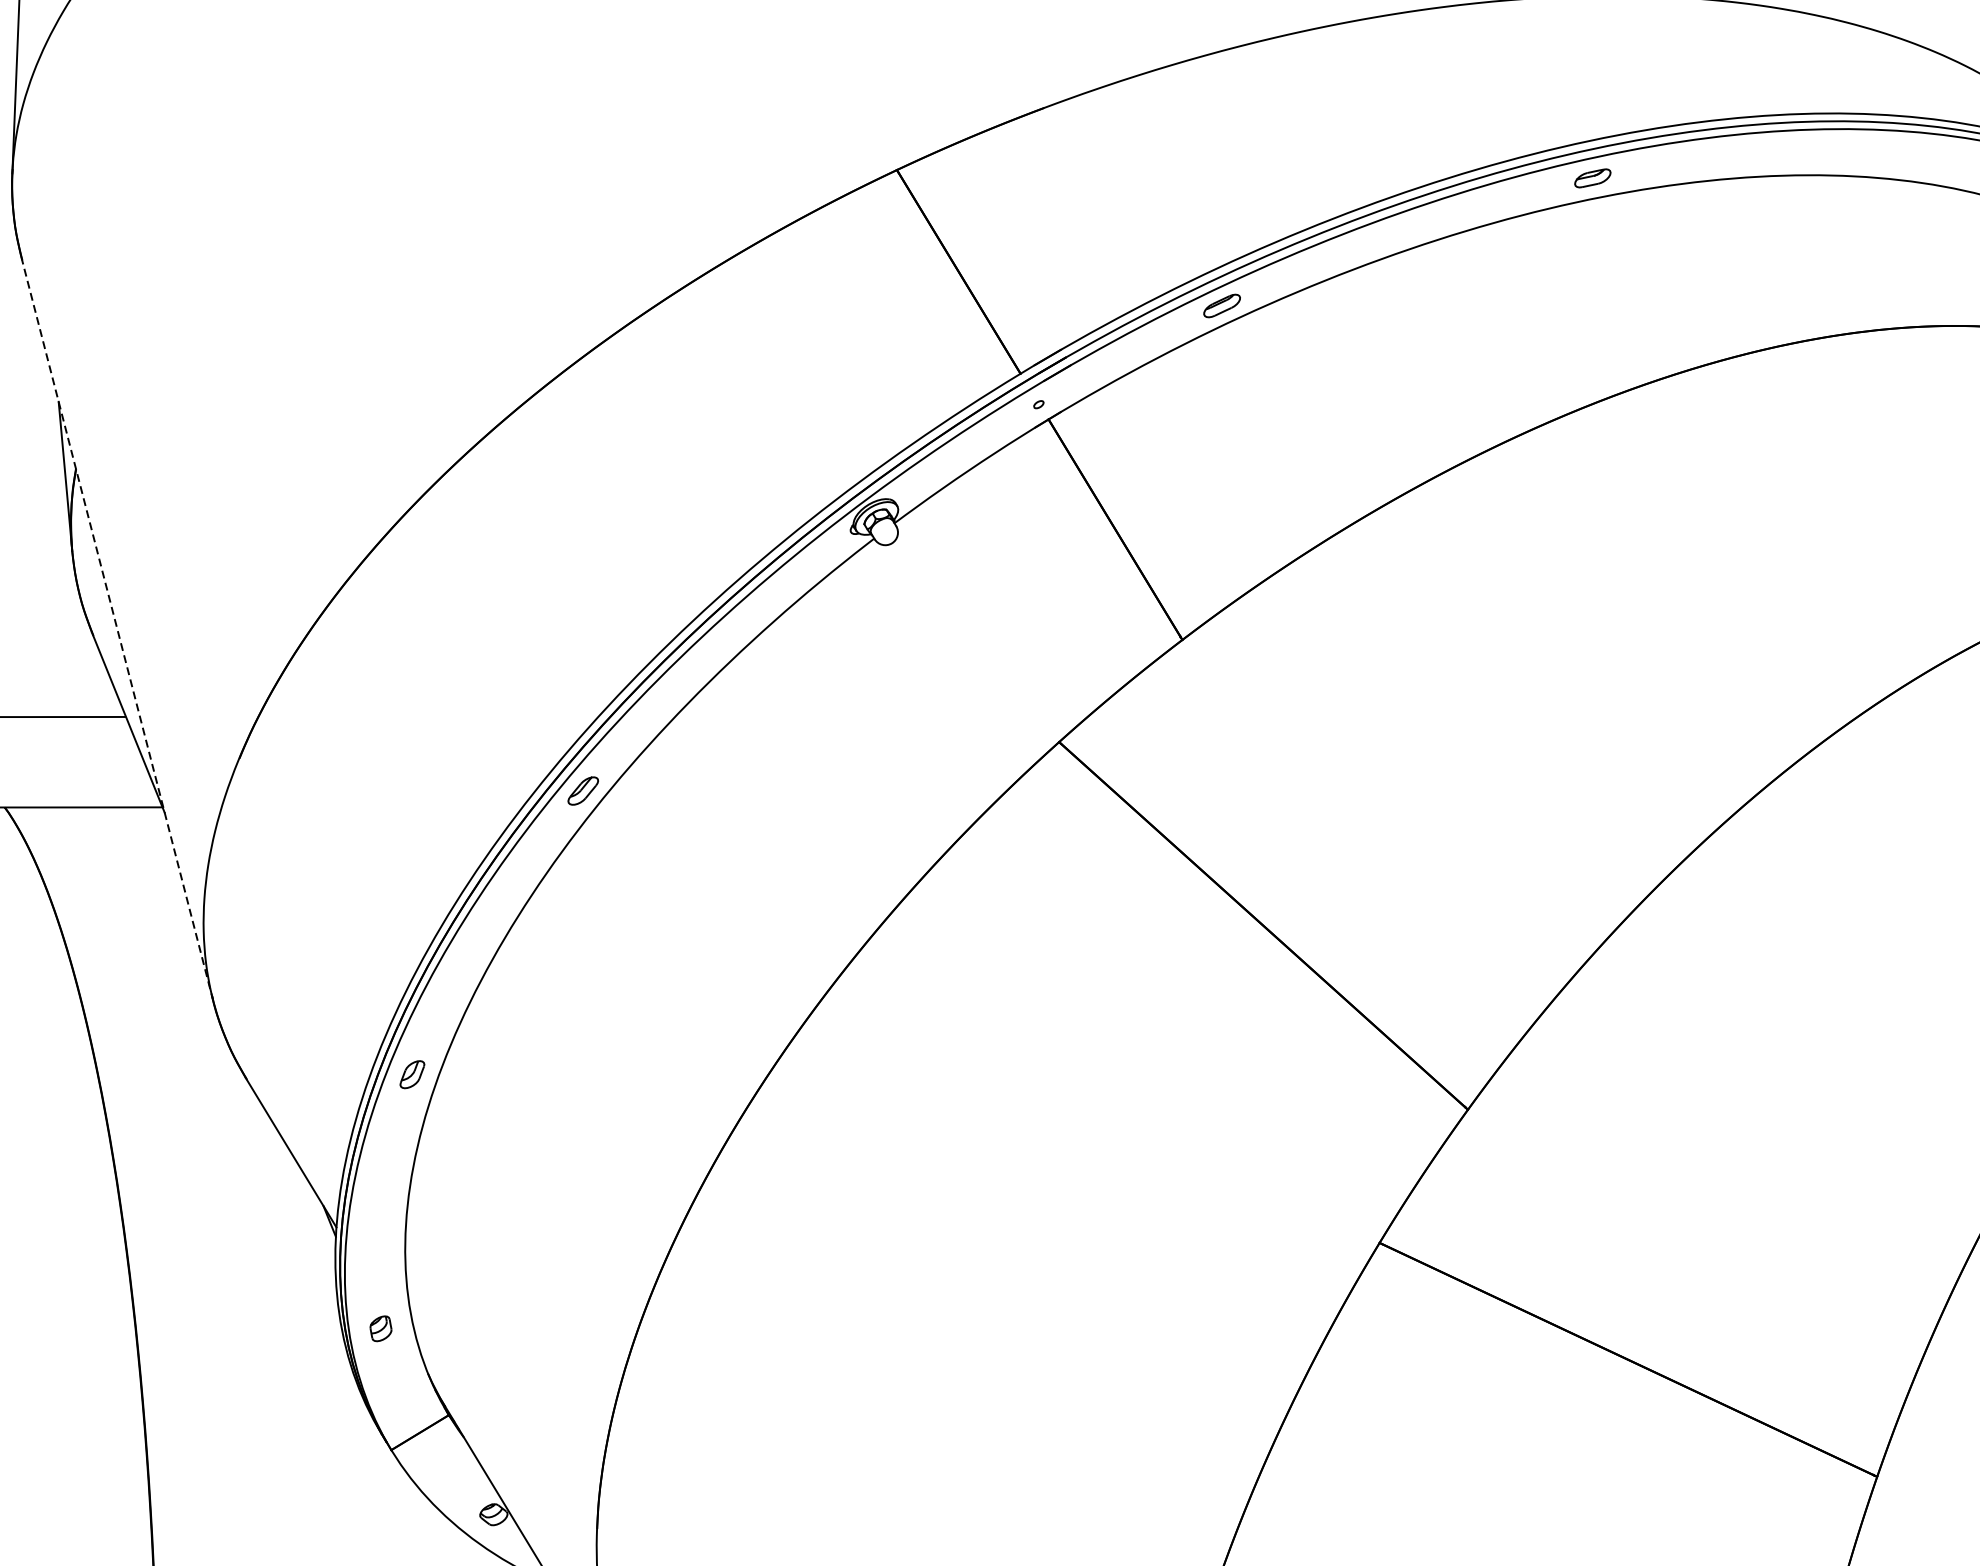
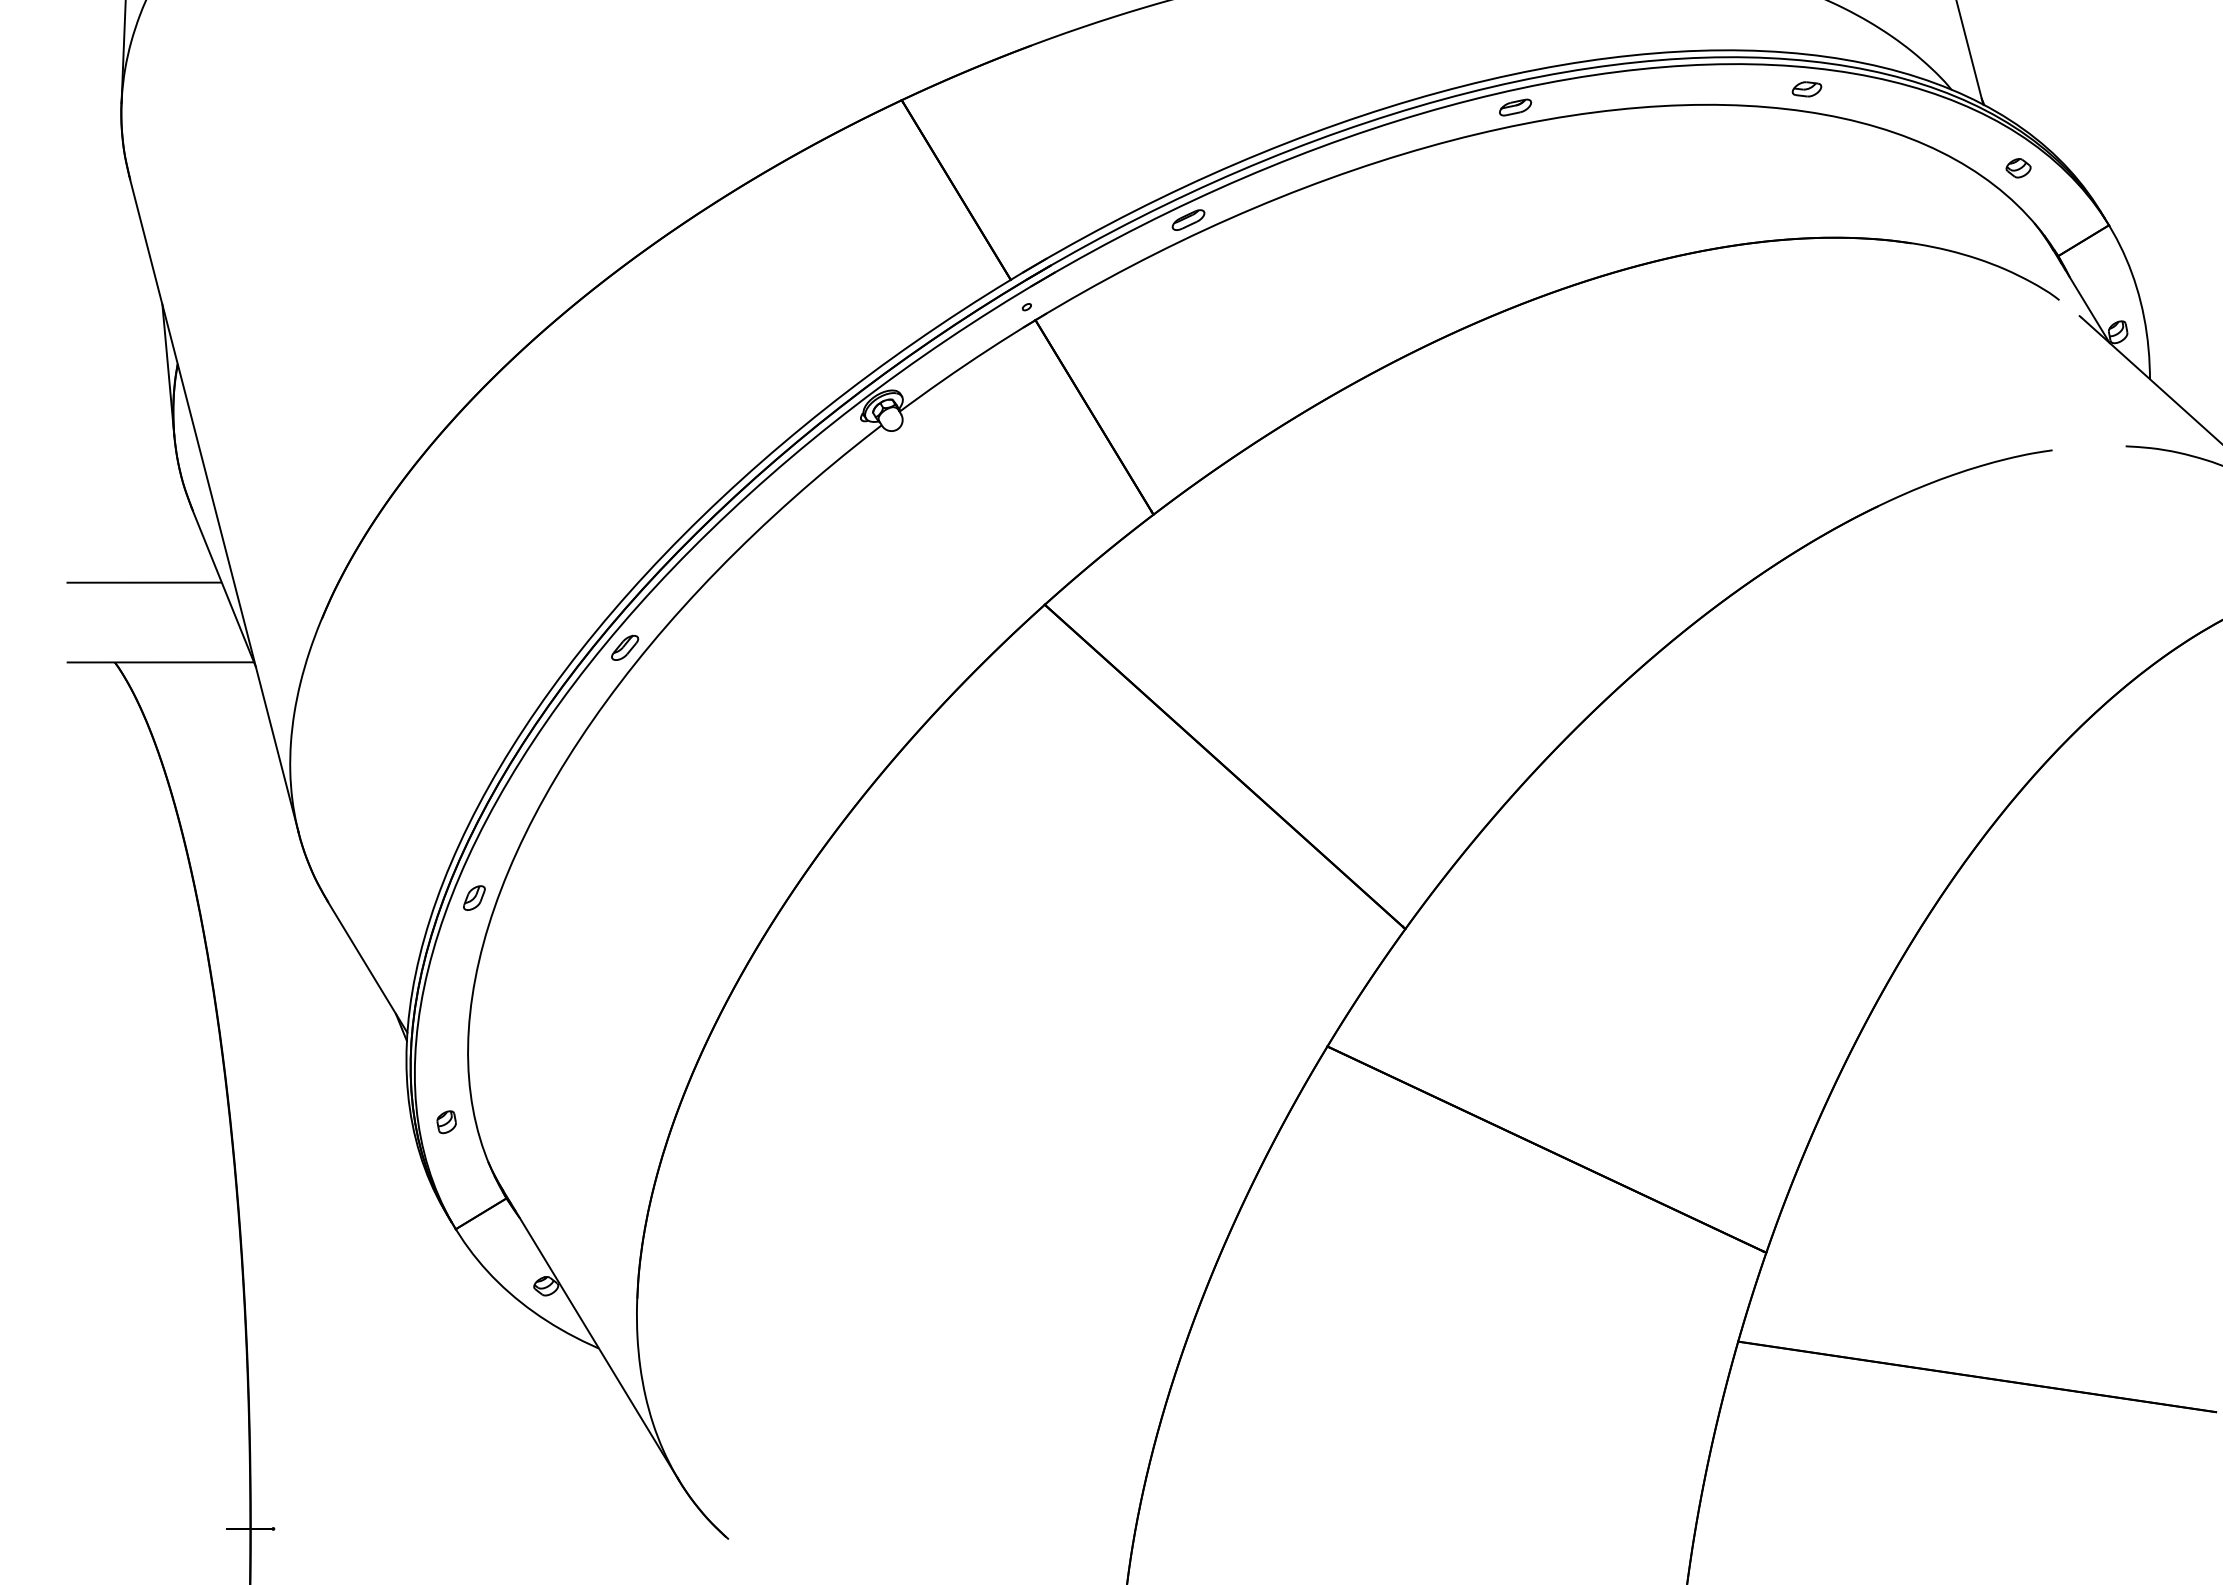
part: (1922, 157) -> (1806, 89), added
line: (117, 628) -> (214, 504), dashed -> solid

